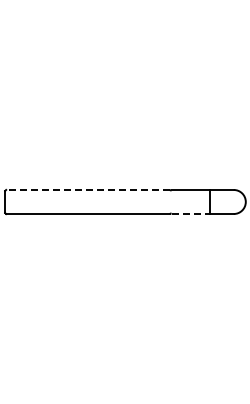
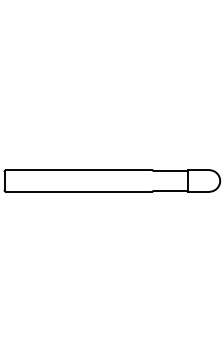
line: (87, 189) -> (78, 169), dashed -> solid
line: (191, 213) -> (171, 191), dashed -> solid

